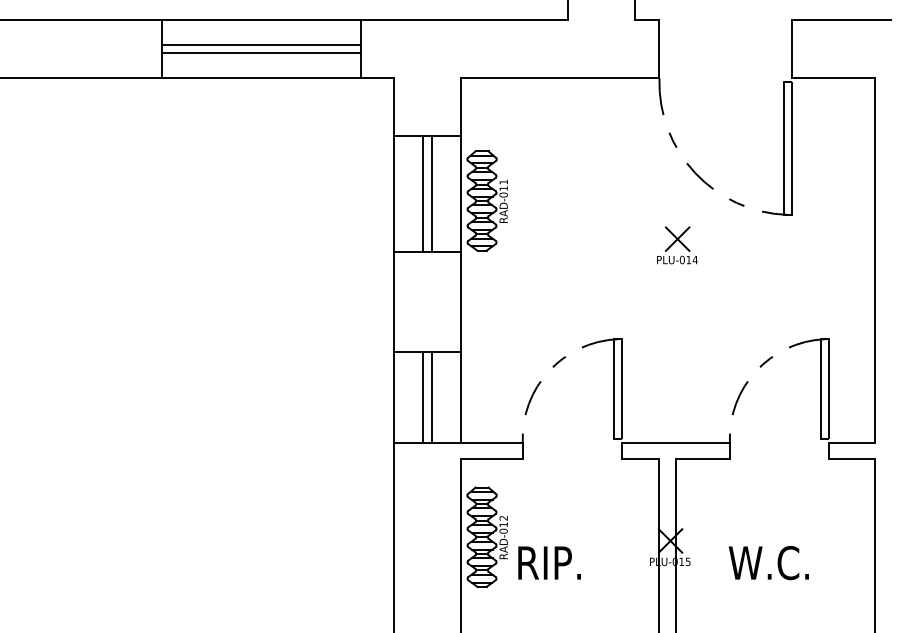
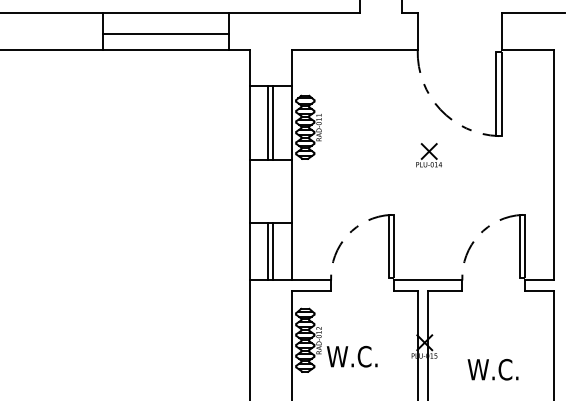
line: (261, 45) -> (165, 28), removed
text: (554, 562) -> (351, 356), RIP. -> W.C.
text: (767, 562) -> (492, 369), moved

